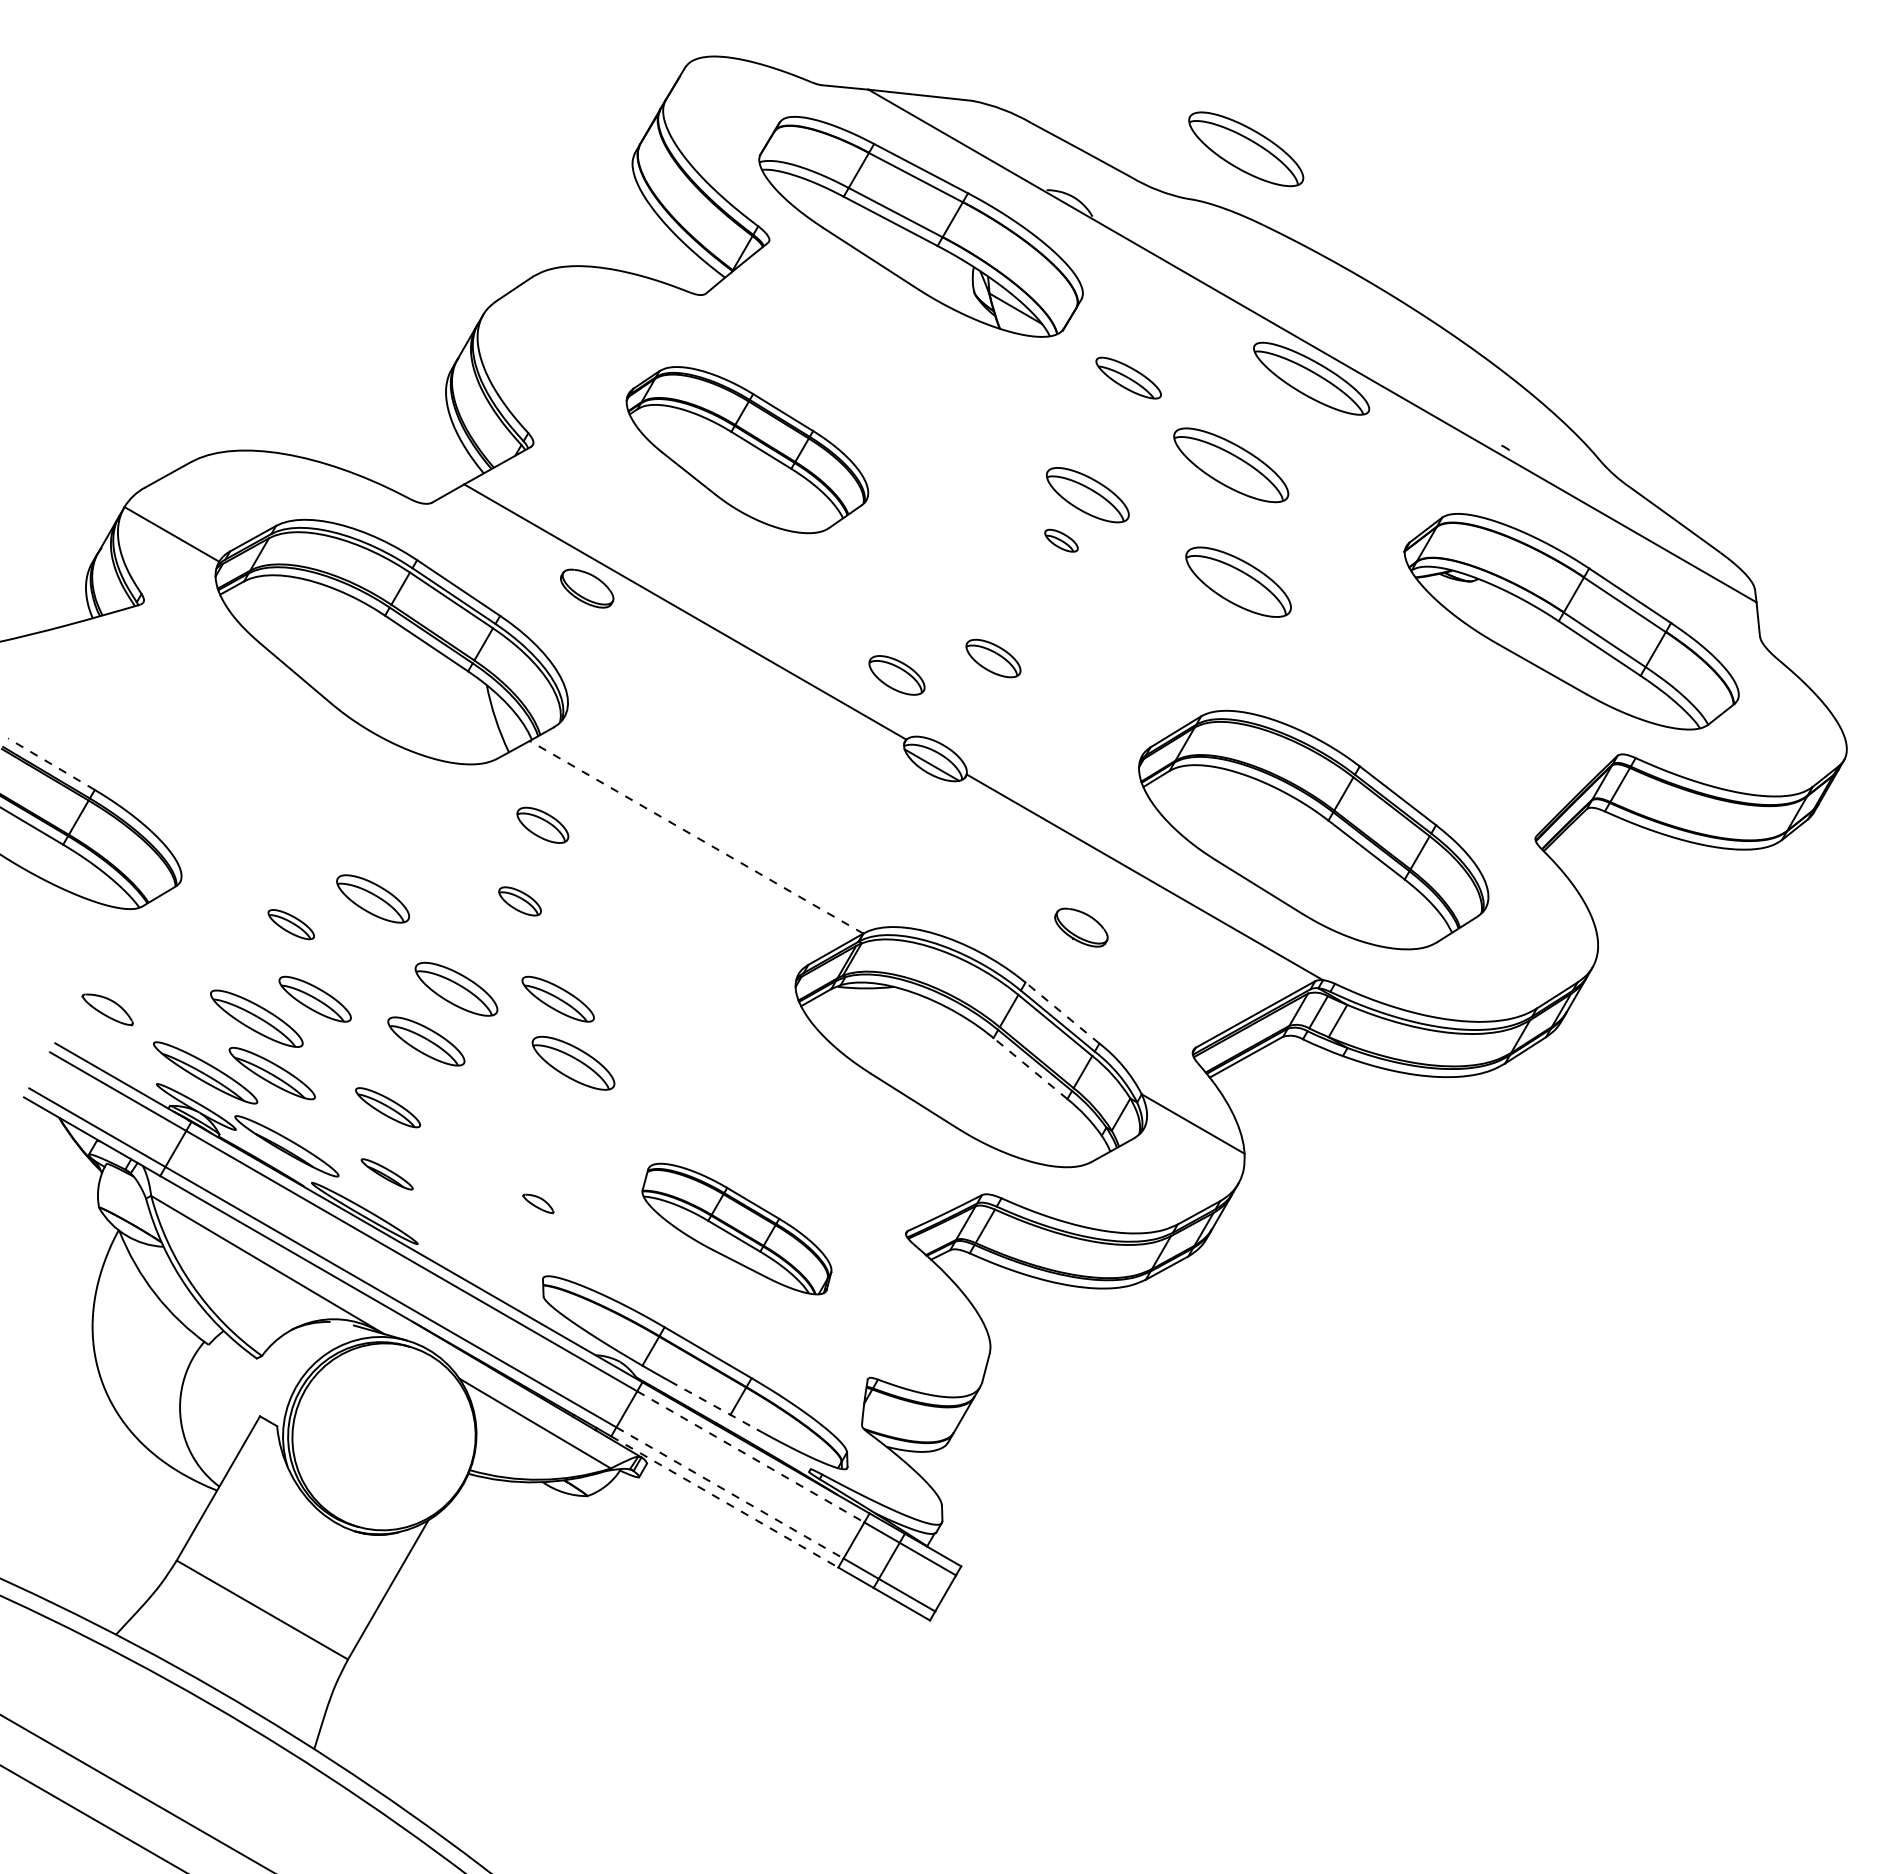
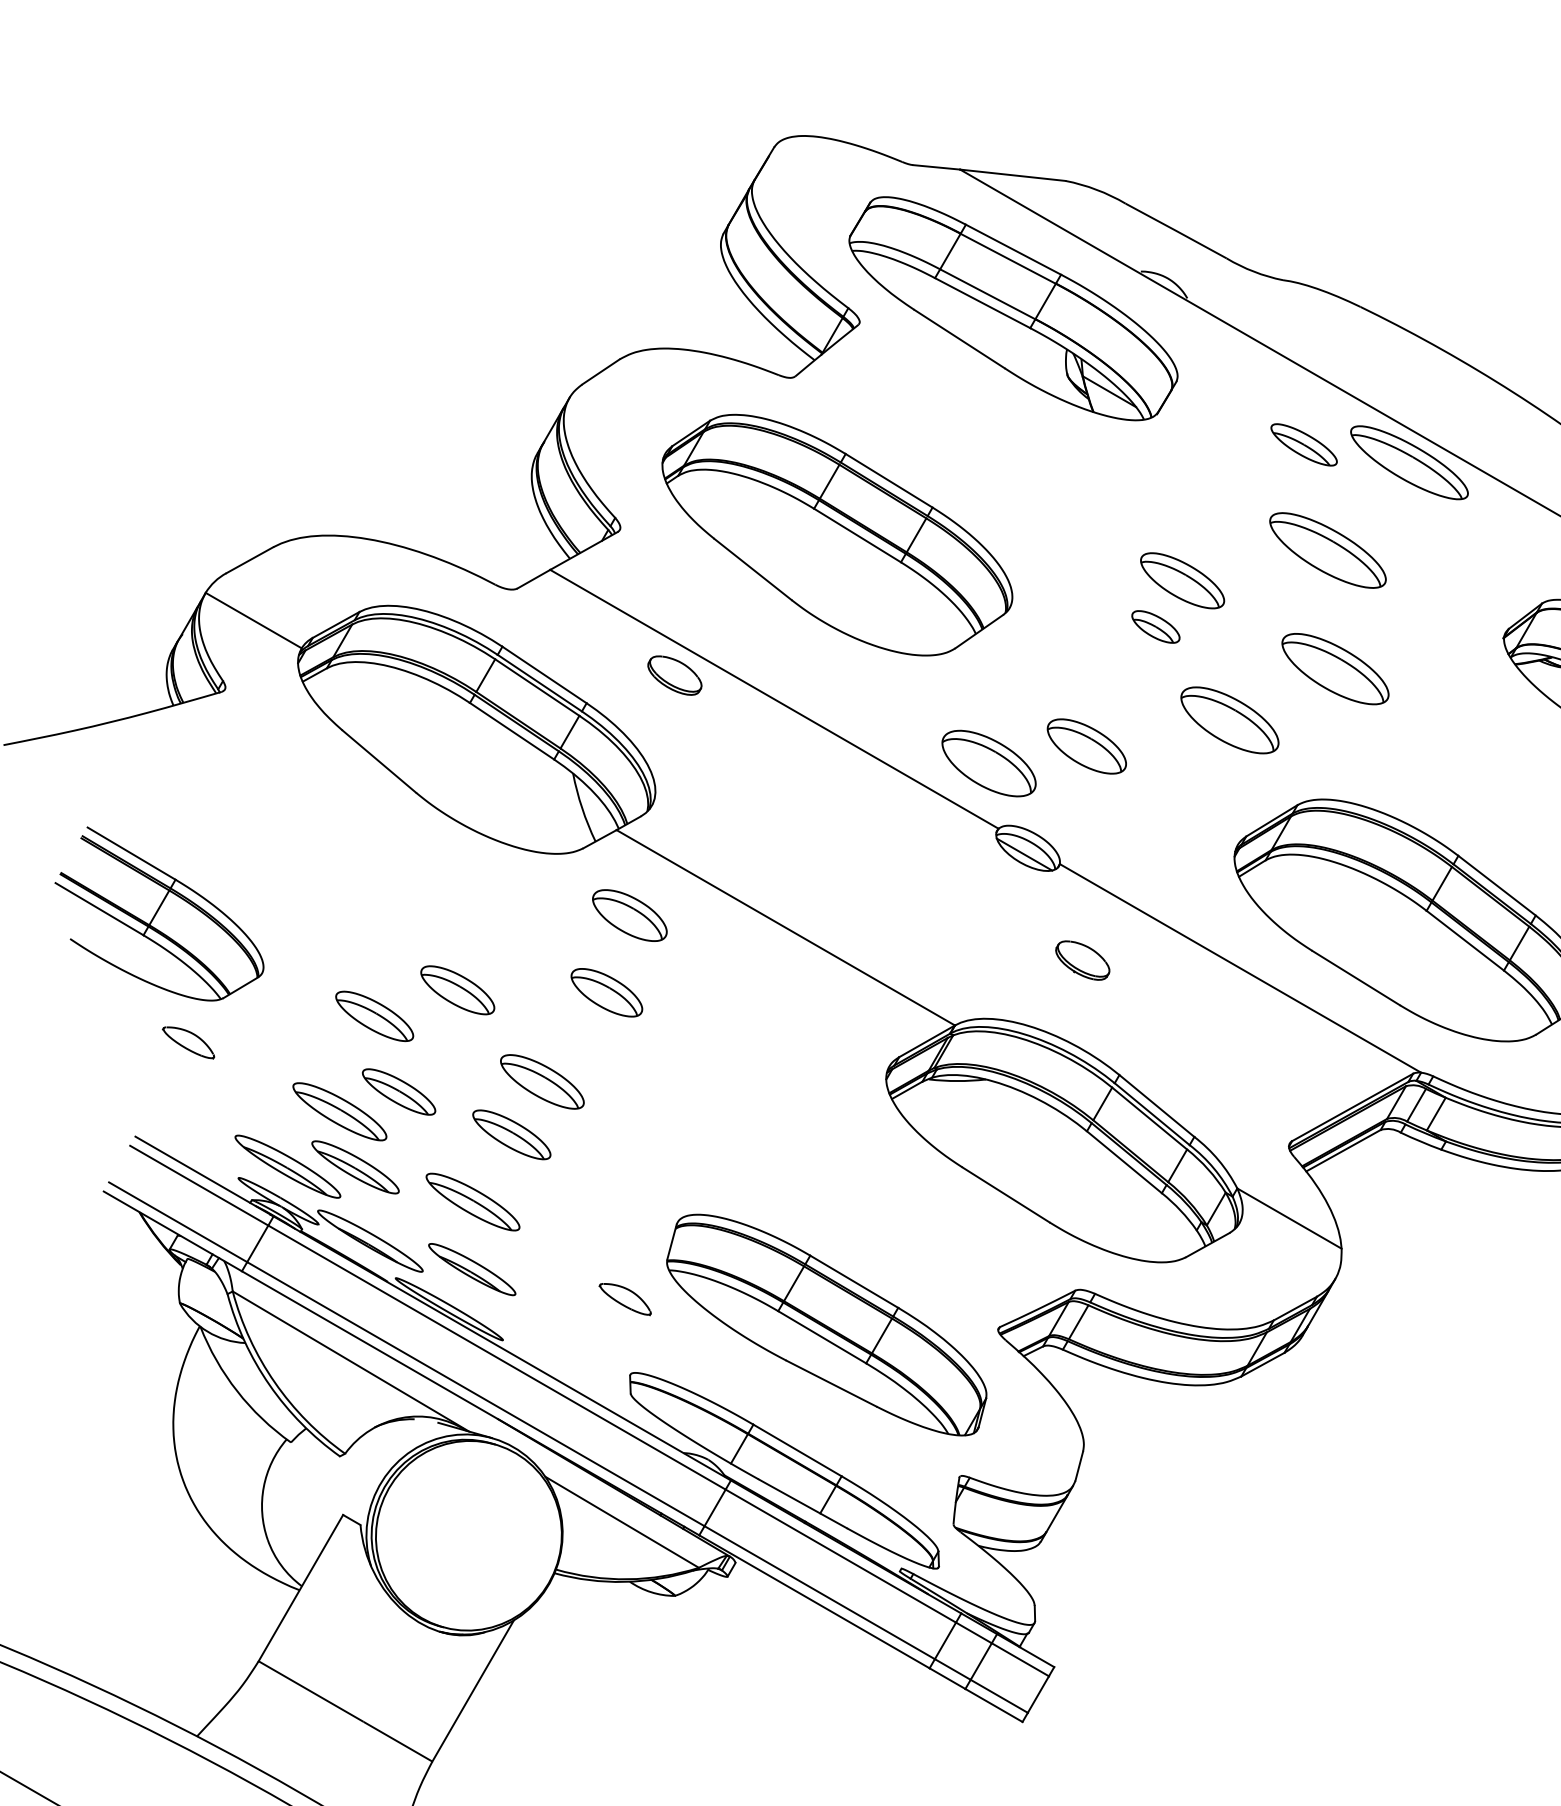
part: (1246, 149) -> (1343, 230), removed
part: (1128, 377) -> (1303, 444), moved
part: (747, 449) -> (837, 534), size x1.43
part: (1061, 540) -> (1155, 626), size x1.43
part: (1134, 632) -> (1229, 720), added
part: (993, 658) -> (1086, 746), size x1.43
part: (896, 675) -> (988, 763), size x1.67
line: (51, 763) -> (131, 852), dashed -> solid
part: (542, 825) -> (629, 915), size x1.43
line: (696, 837) -> (785, 927), dashed -> solid
part: (519, 901) -> (606, 992), size x1.67
part: (291, 924) -> (375, 1016), size x1.67
part: (1081, 927) -> (1082, 960), moved
part: (557, 998) -> (644, 1091), removed
part: (107, 1009) -> (188, 1042), moved
line: (1062, 1013) -> (1156, 1106), dashed -> solid
part: (573, 1062) -> (661, 1156), removed
line: (1030, 1068) -> (1124, 1162), dashed -> solid
part: (387, 1107) -> (472, 1201), size x1.43
part: (386, 1174) -> (471, 1269), size x1.67
part: (538, 1203) -> (625, 1299), size x1.67
part: (736, 1228) -> (826, 1324), size x1.67
line: (713, 1405) -> (802, 1503), dashed -> solid
line: (751, 1457) -> (841, 1556), dashed -> solid
line: (730, 1493) -> (820, 1593), dashed -> solid
line: (725, 1502) -> (815, 1602), dashed -> solid

